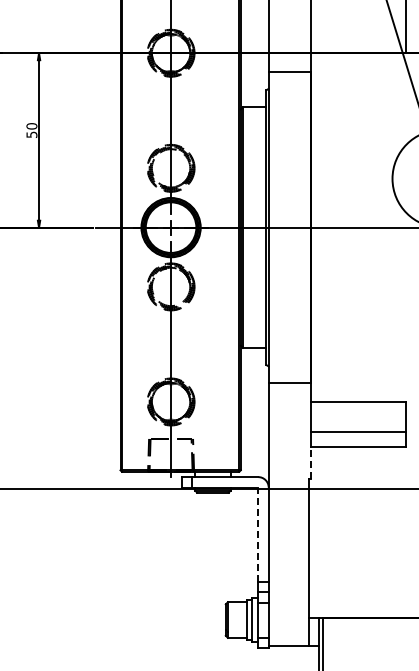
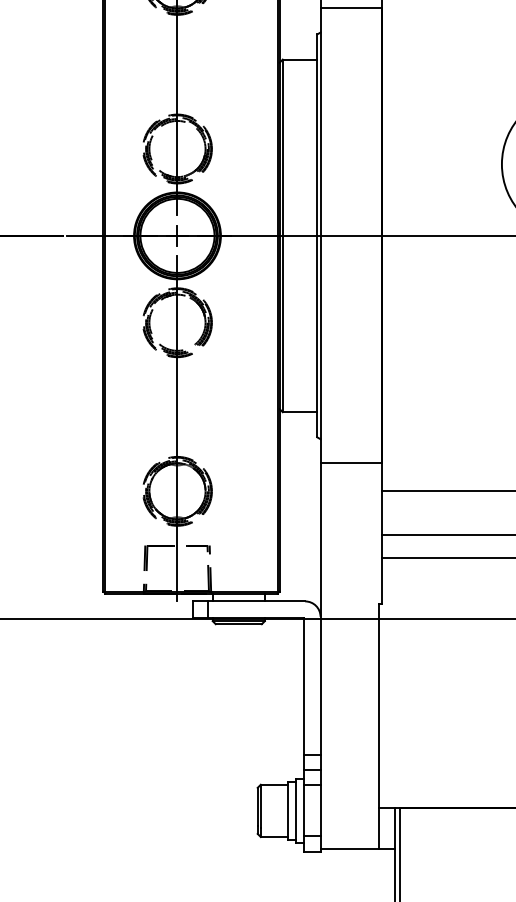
line: (310, 463) -> (381, 581), dashed -> solid
line: (257, 534) -> (304, 685), dashed -> solid

